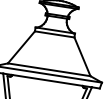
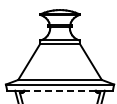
line: (48, 80) -> (60, 90), solid -> dashed

